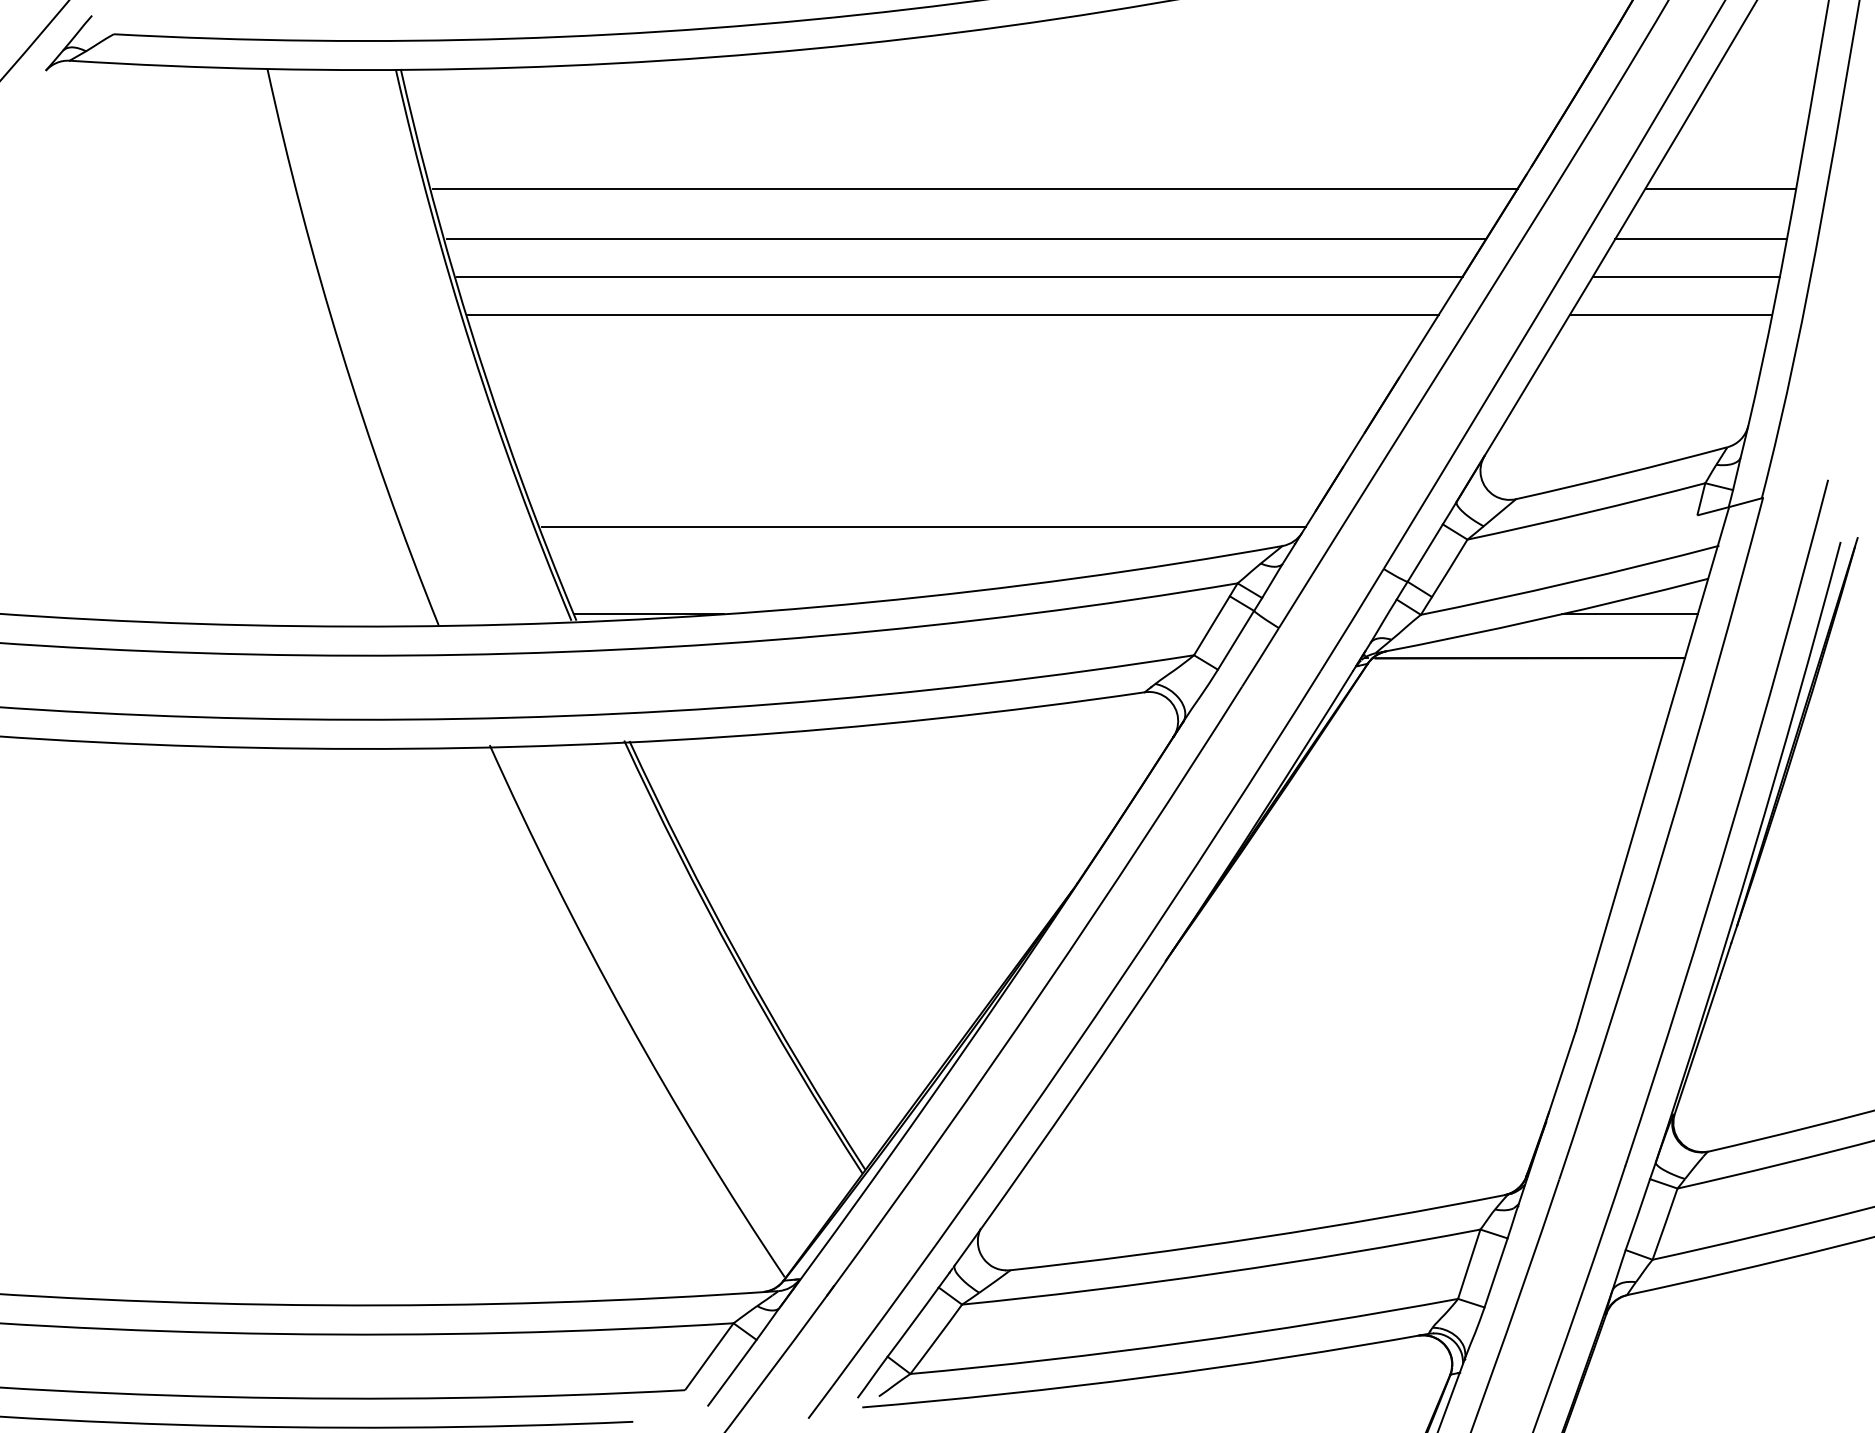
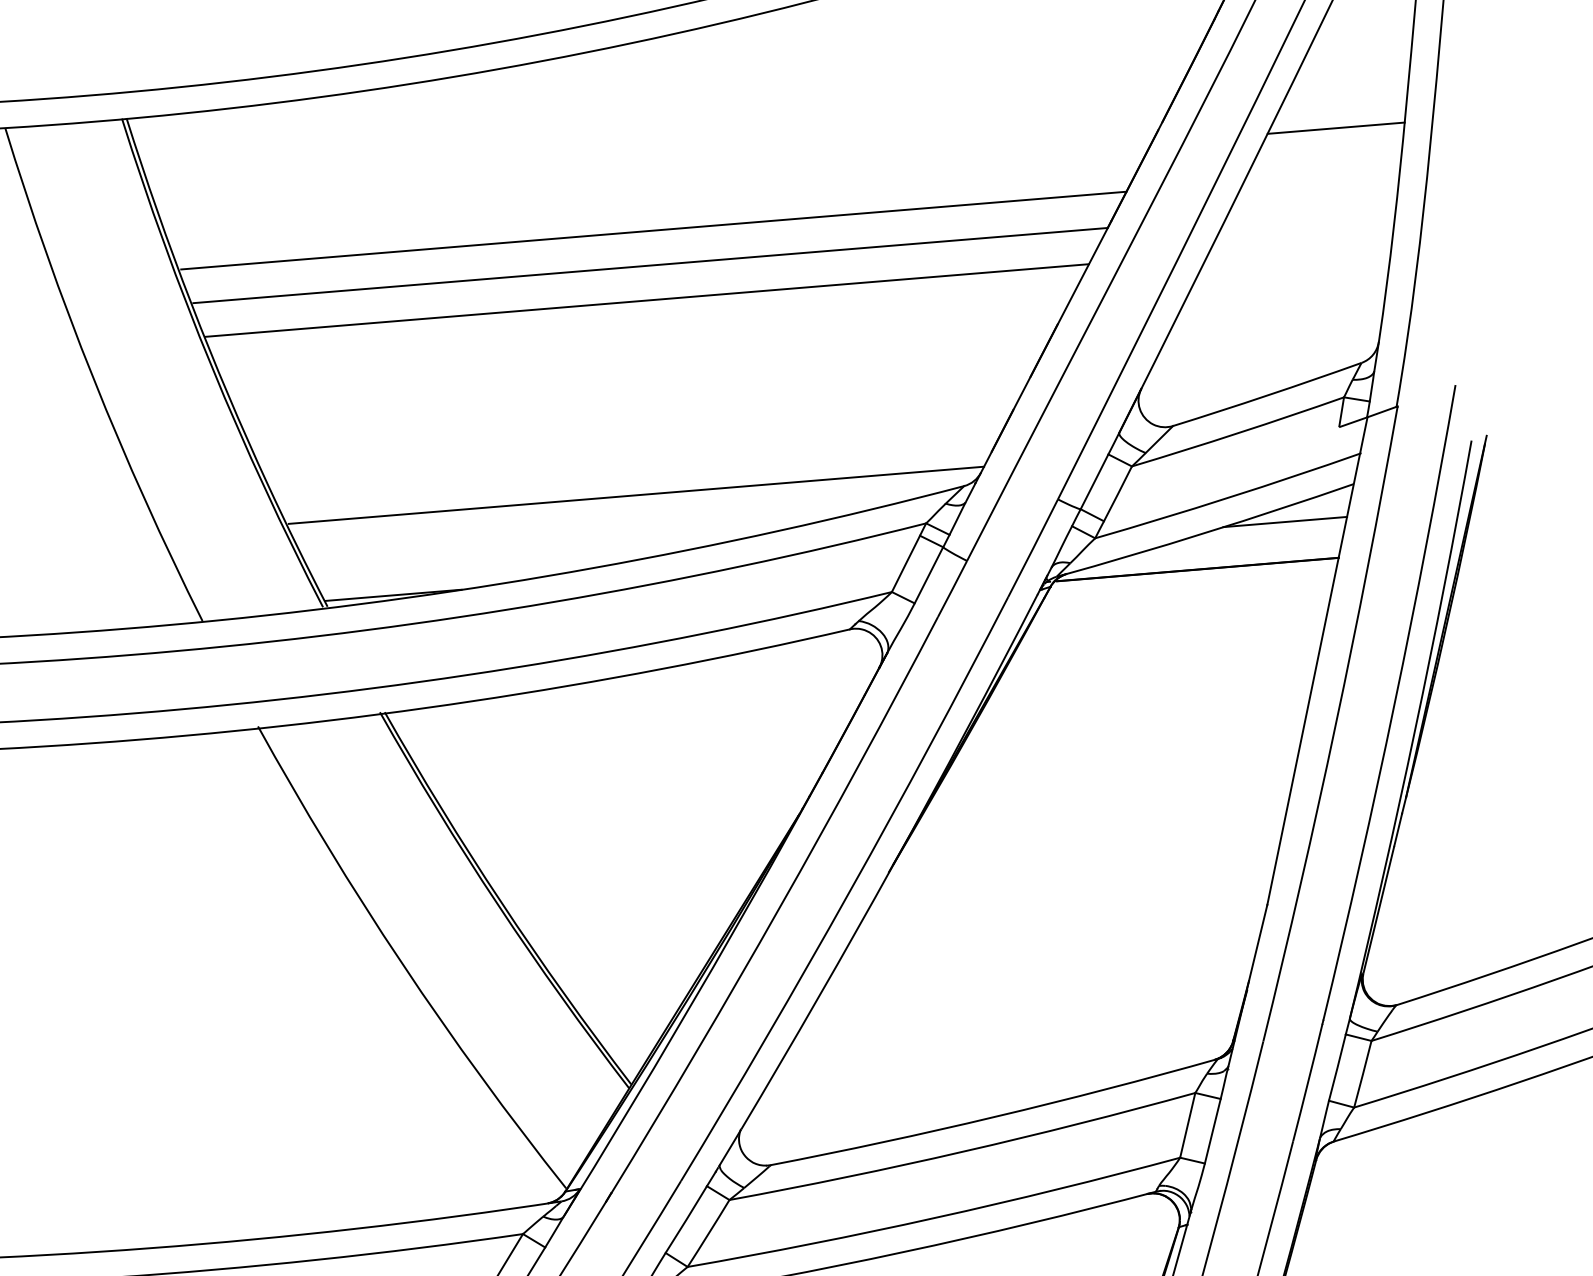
line: (975, 188) -> (658, 183), removed
line: (1701, 239) -> (1322, 175), removed
line: (1685, 277) -> (1310, 211), removed
line: (1670, 314) -> (1299, 246), removed

